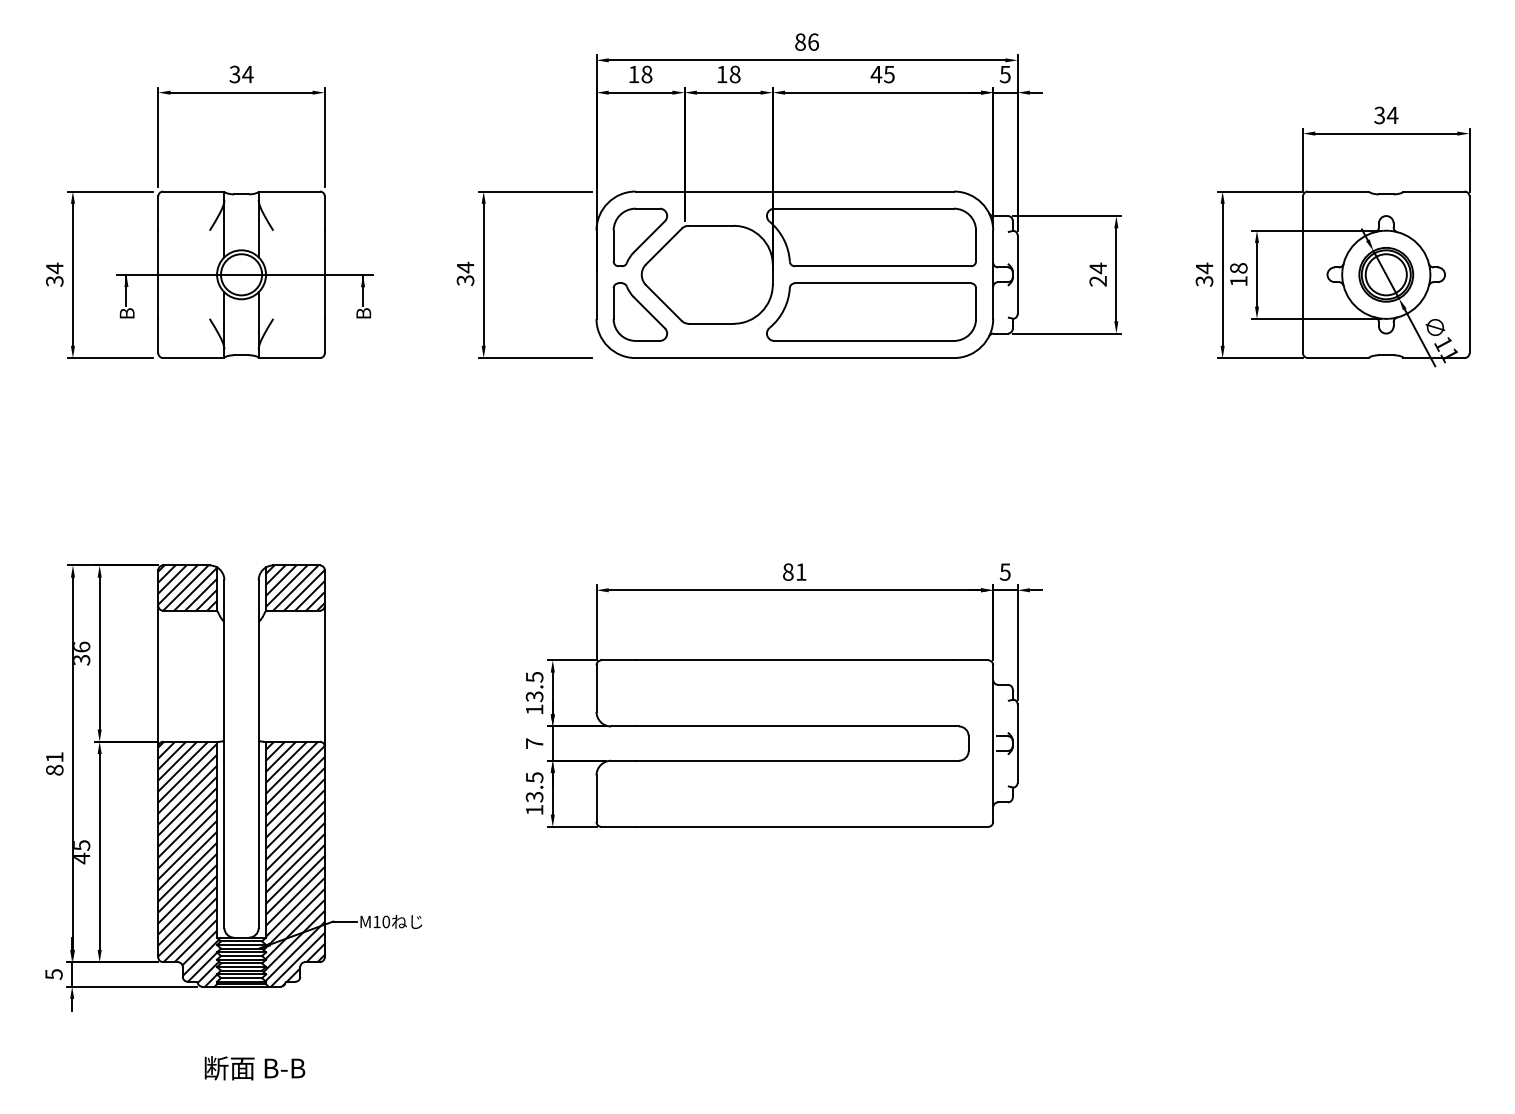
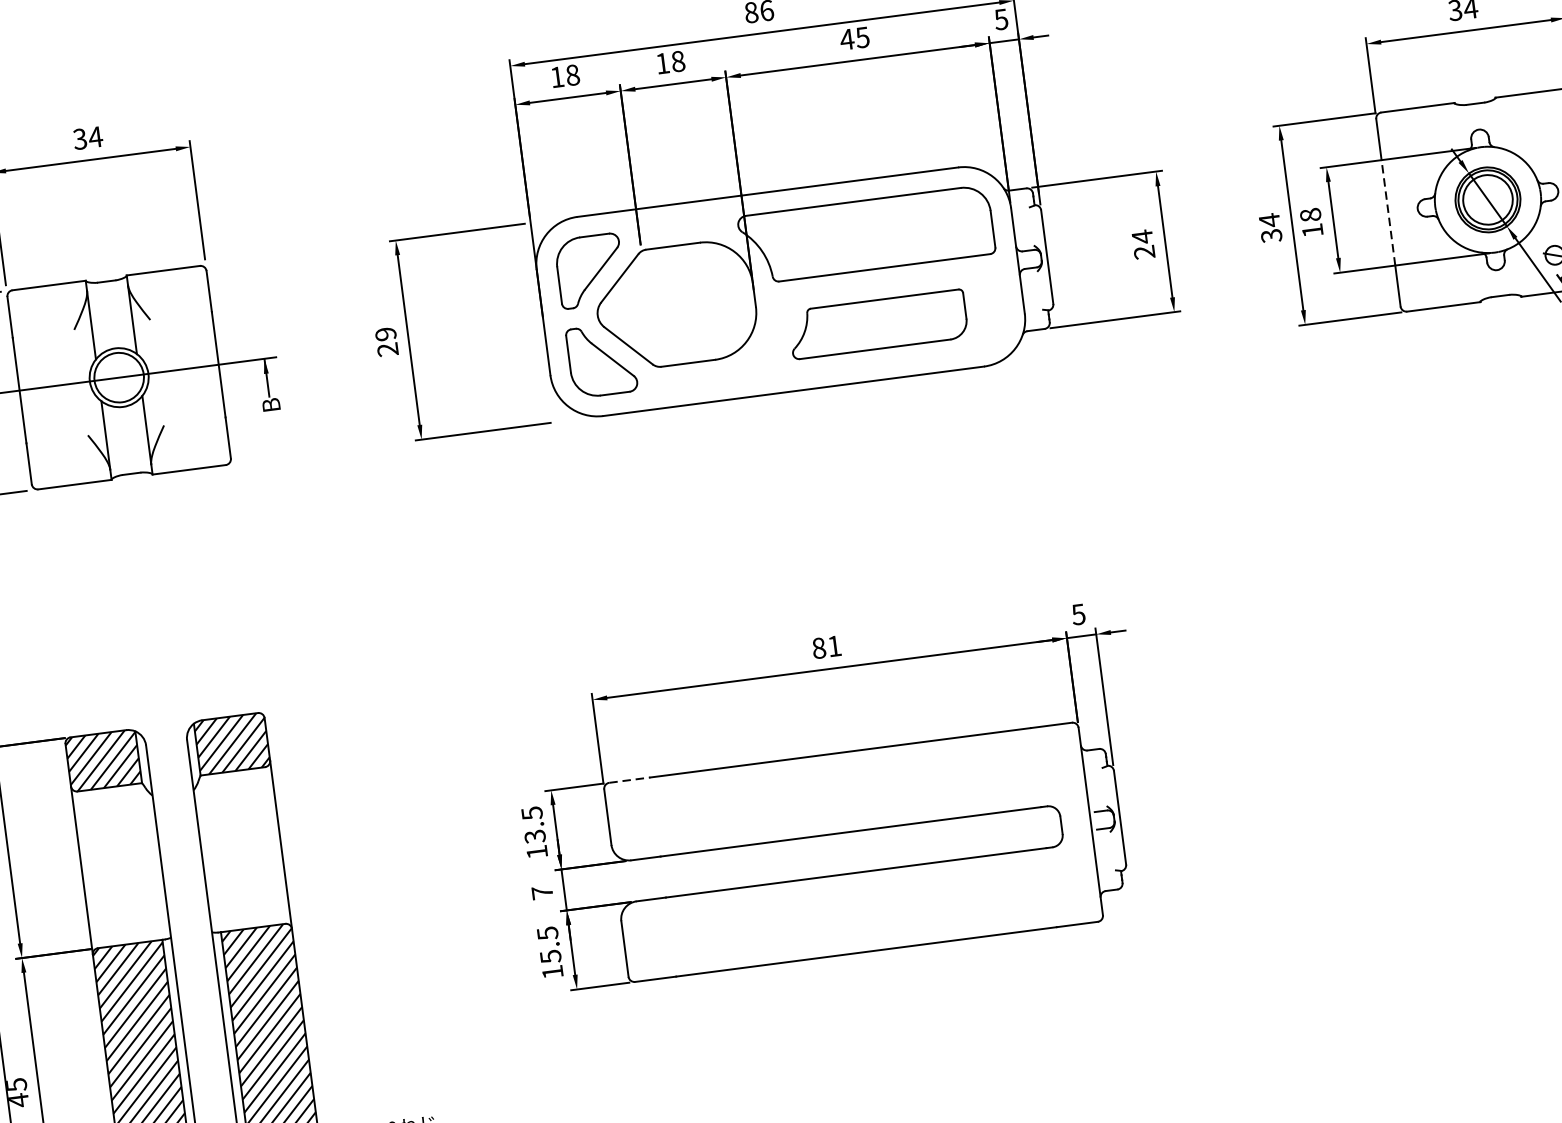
text: (465, 273) -> (386, 341), 34 -> 29
line: (1303, 274) -> (1388, 212), solid -> dashed
part: (871, 311) -> (878, 323), size x0.7
line: (619, 660) -> (631, 780), solid -> dashed
text: (533, 796) -> (549, 956), 13.5 -> 15.5

